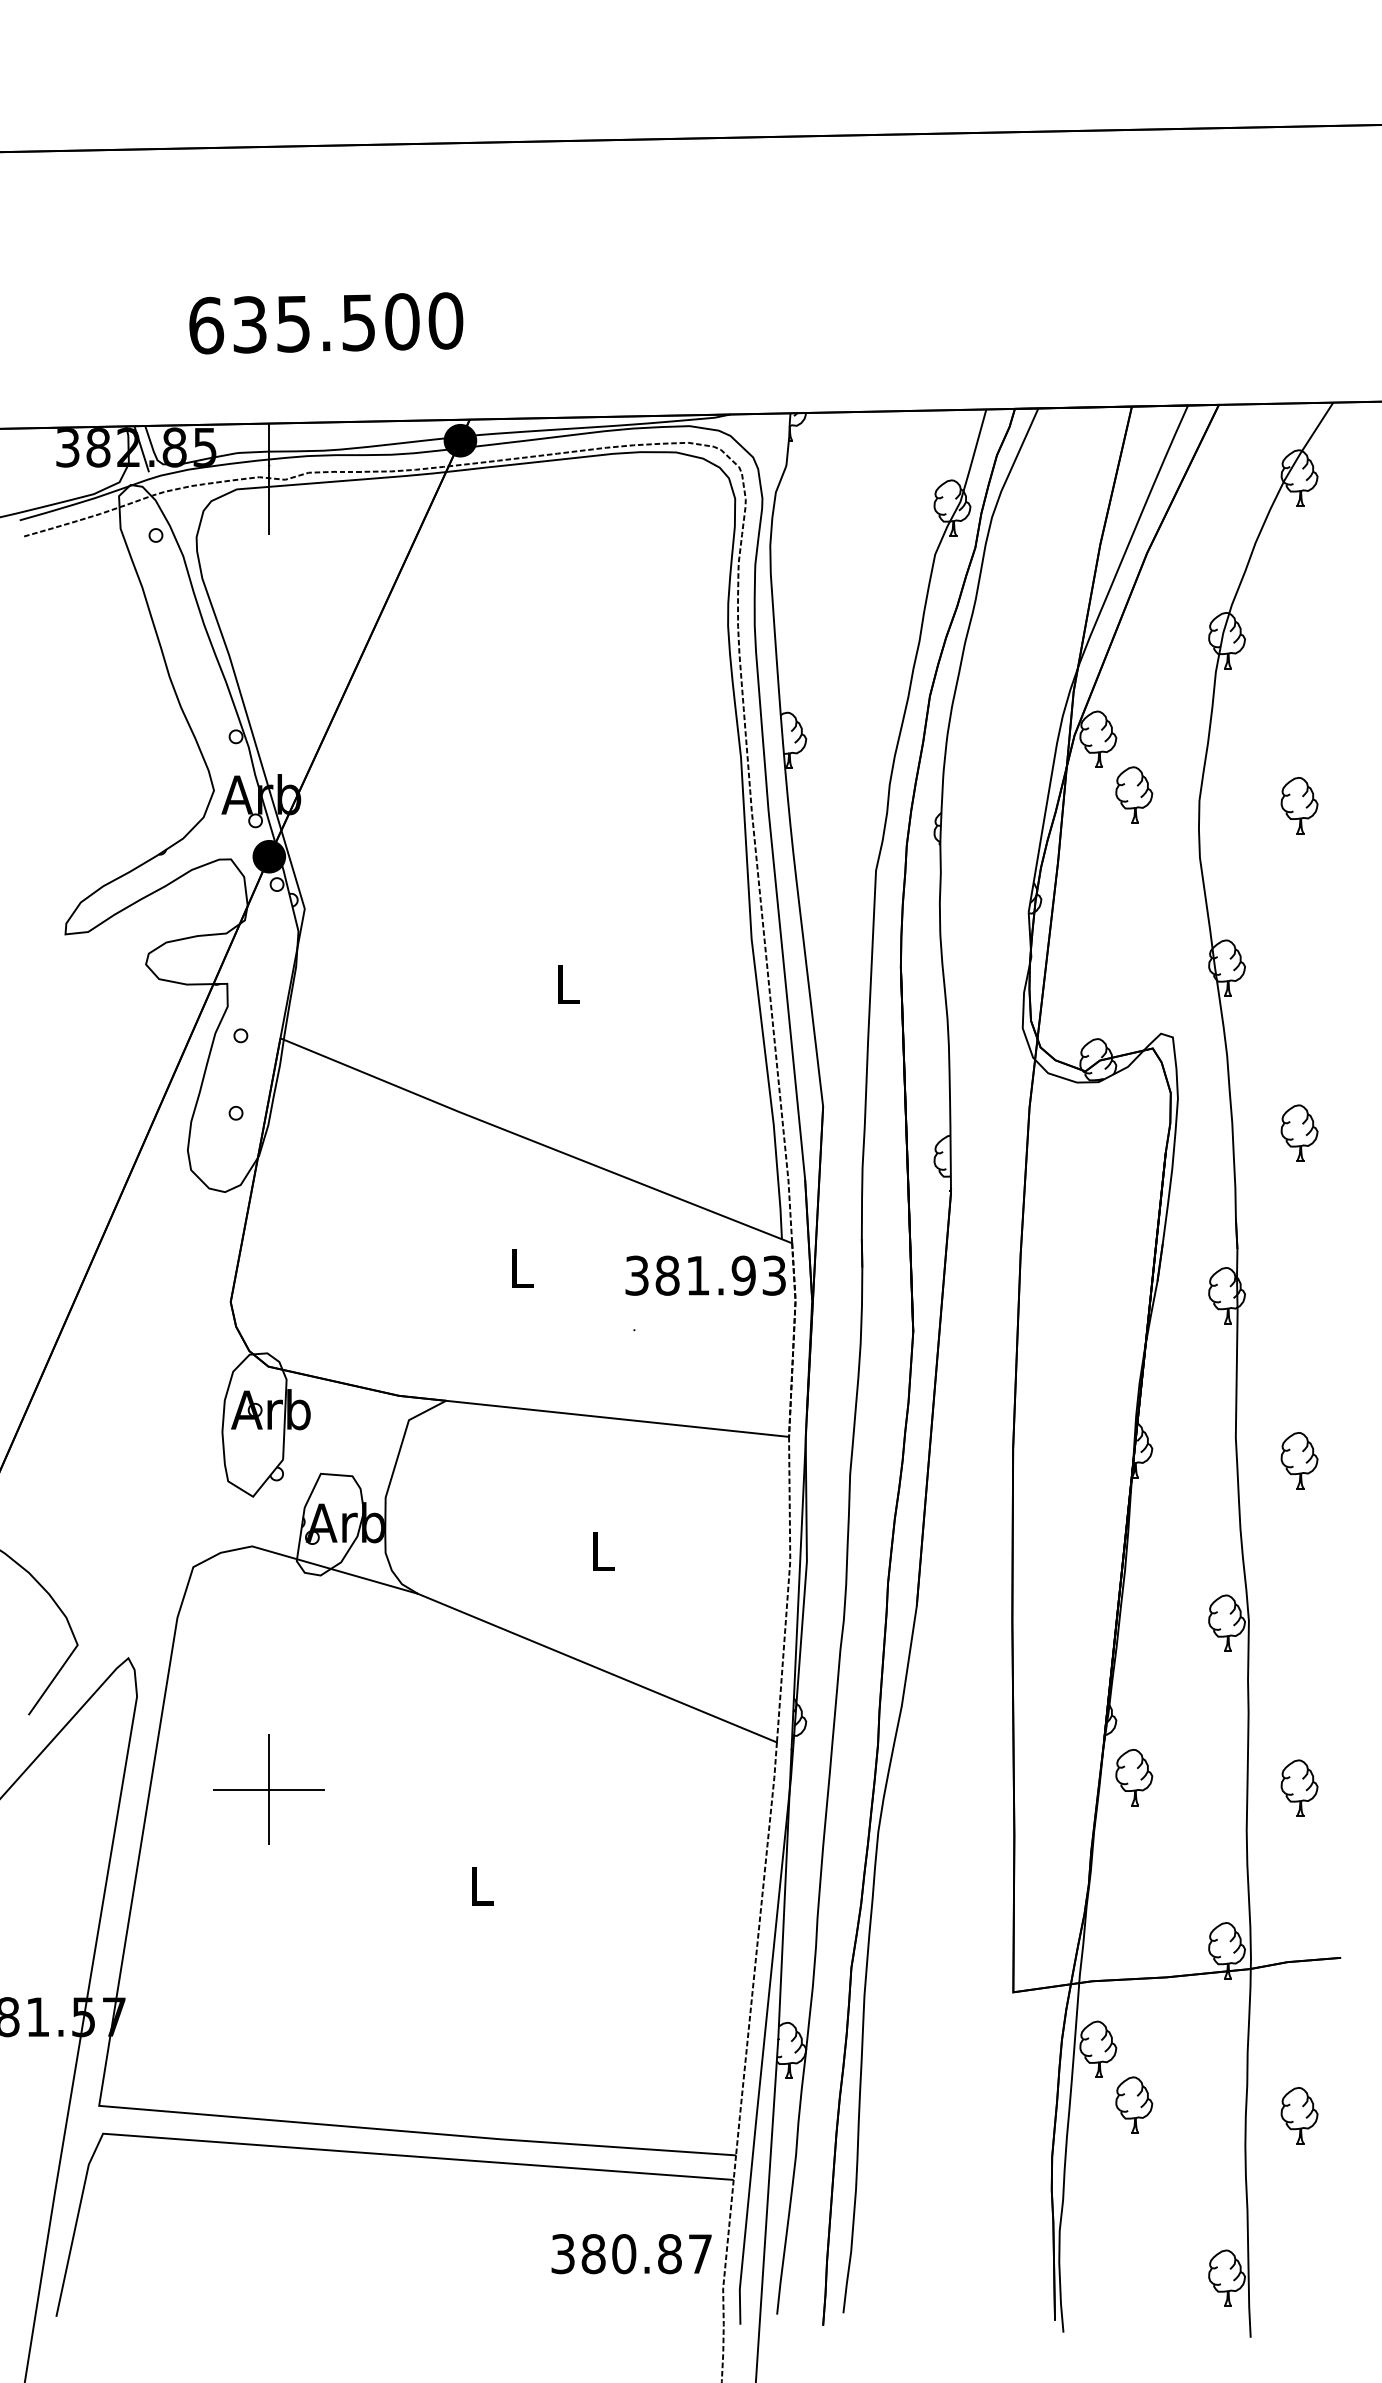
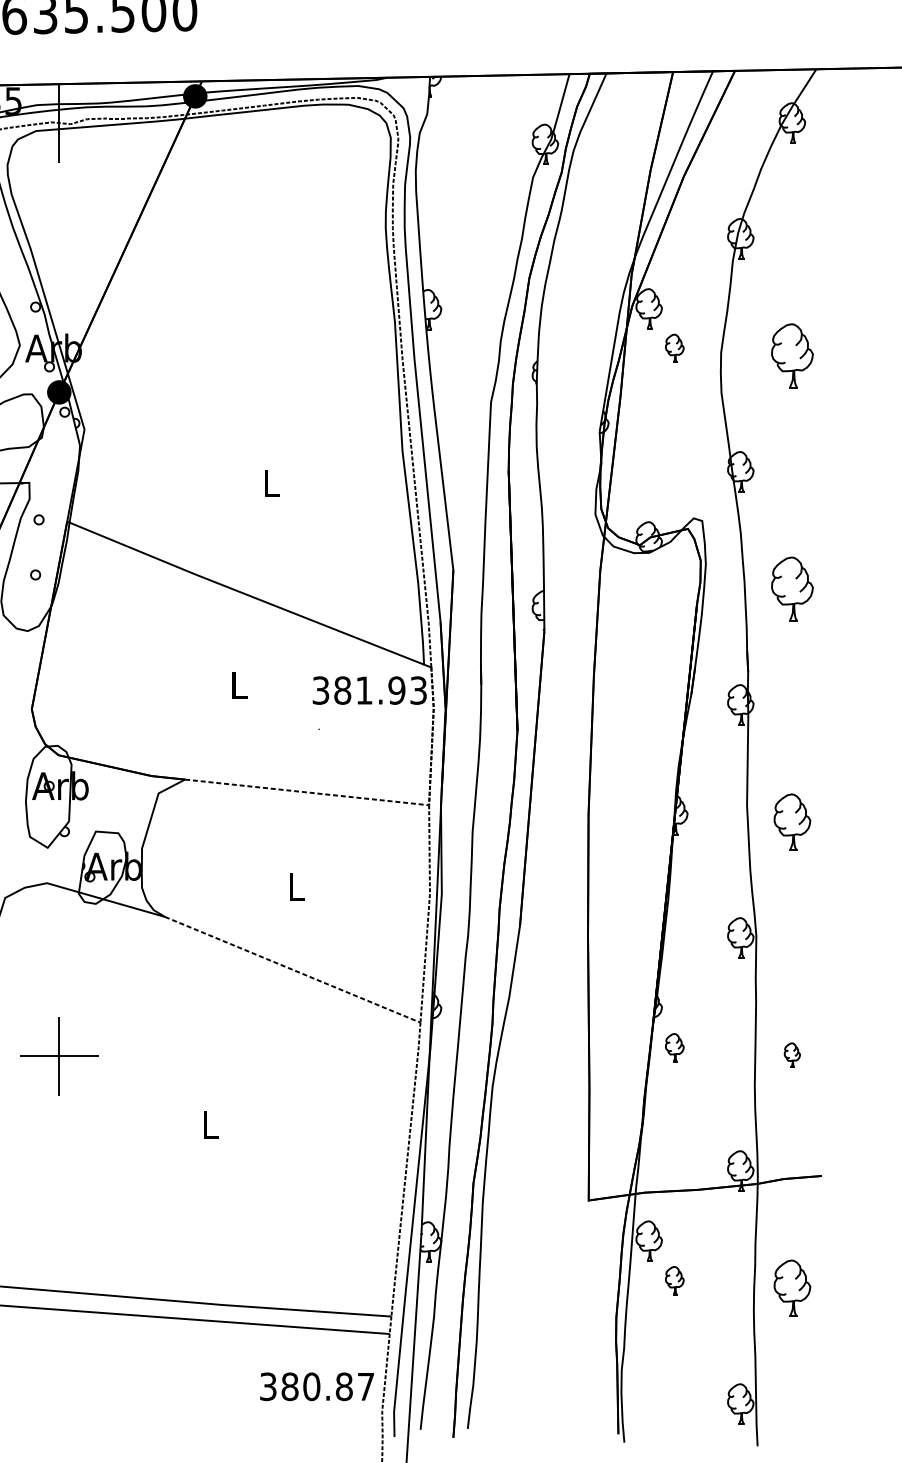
part: (1134, 794) -> (674, 348), size x0.7
part: (1299, 805) -> (792, 355), size x1.6
part: (1299, 1132) -> (792, 588), size x1.6
line: (618, 1418) -> (307, 792), solid -> dashed
part: (1299, 1460) -> (792, 822), size x1.4
line: (597, 1668) -> (292, 970), solid -> dashed
part: (1134, 1777) -> (674, 1047), size x0.7
part: (1299, 1787) -> (792, 1054), size x0.6
part: (1134, 2104) -> (674, 1280), size x0.7
part: (1299, 2115) -> (792, 1288), size x1.4

